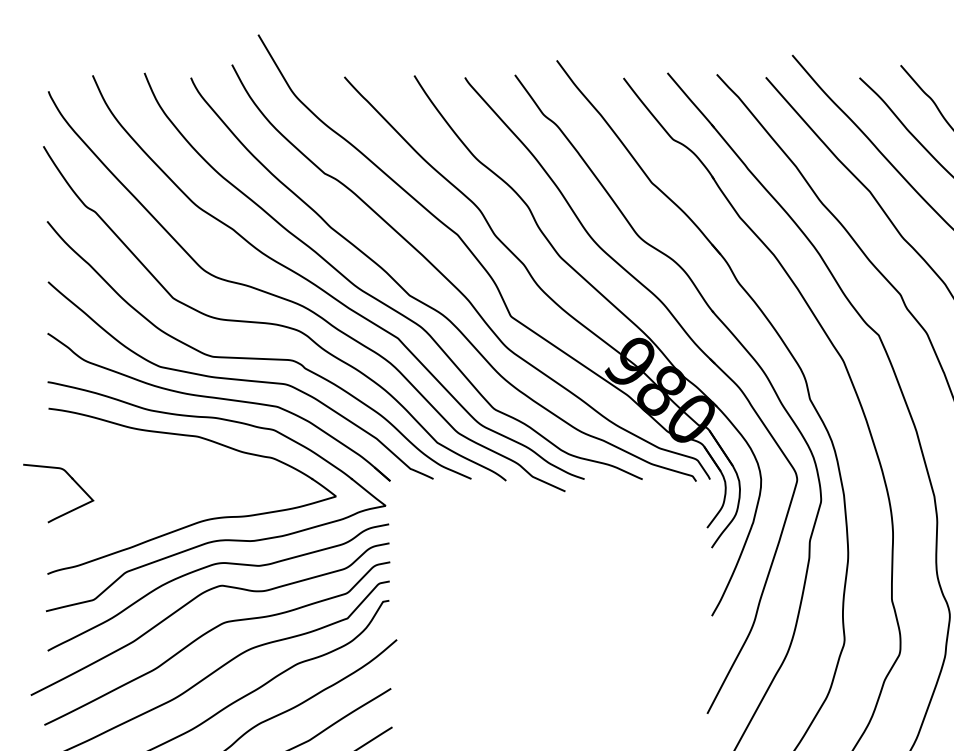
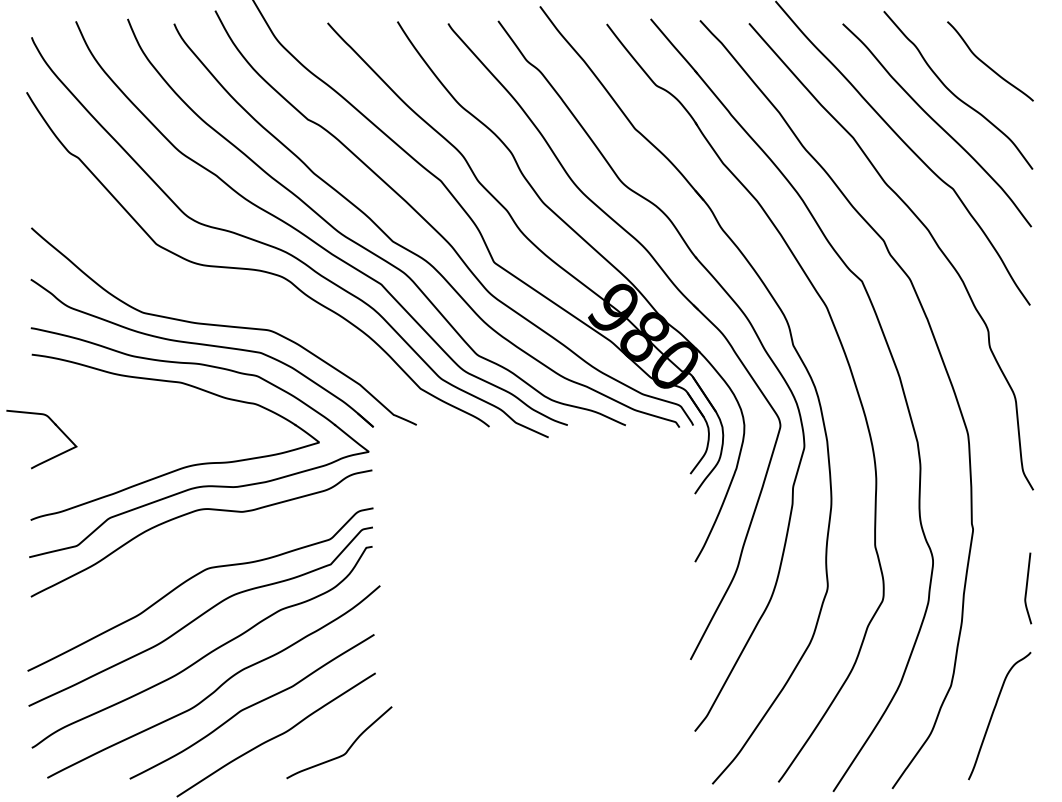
curve: (258, 357) -> (241, 303), removed
curve: (195, 599) -> (178, 545), removed

